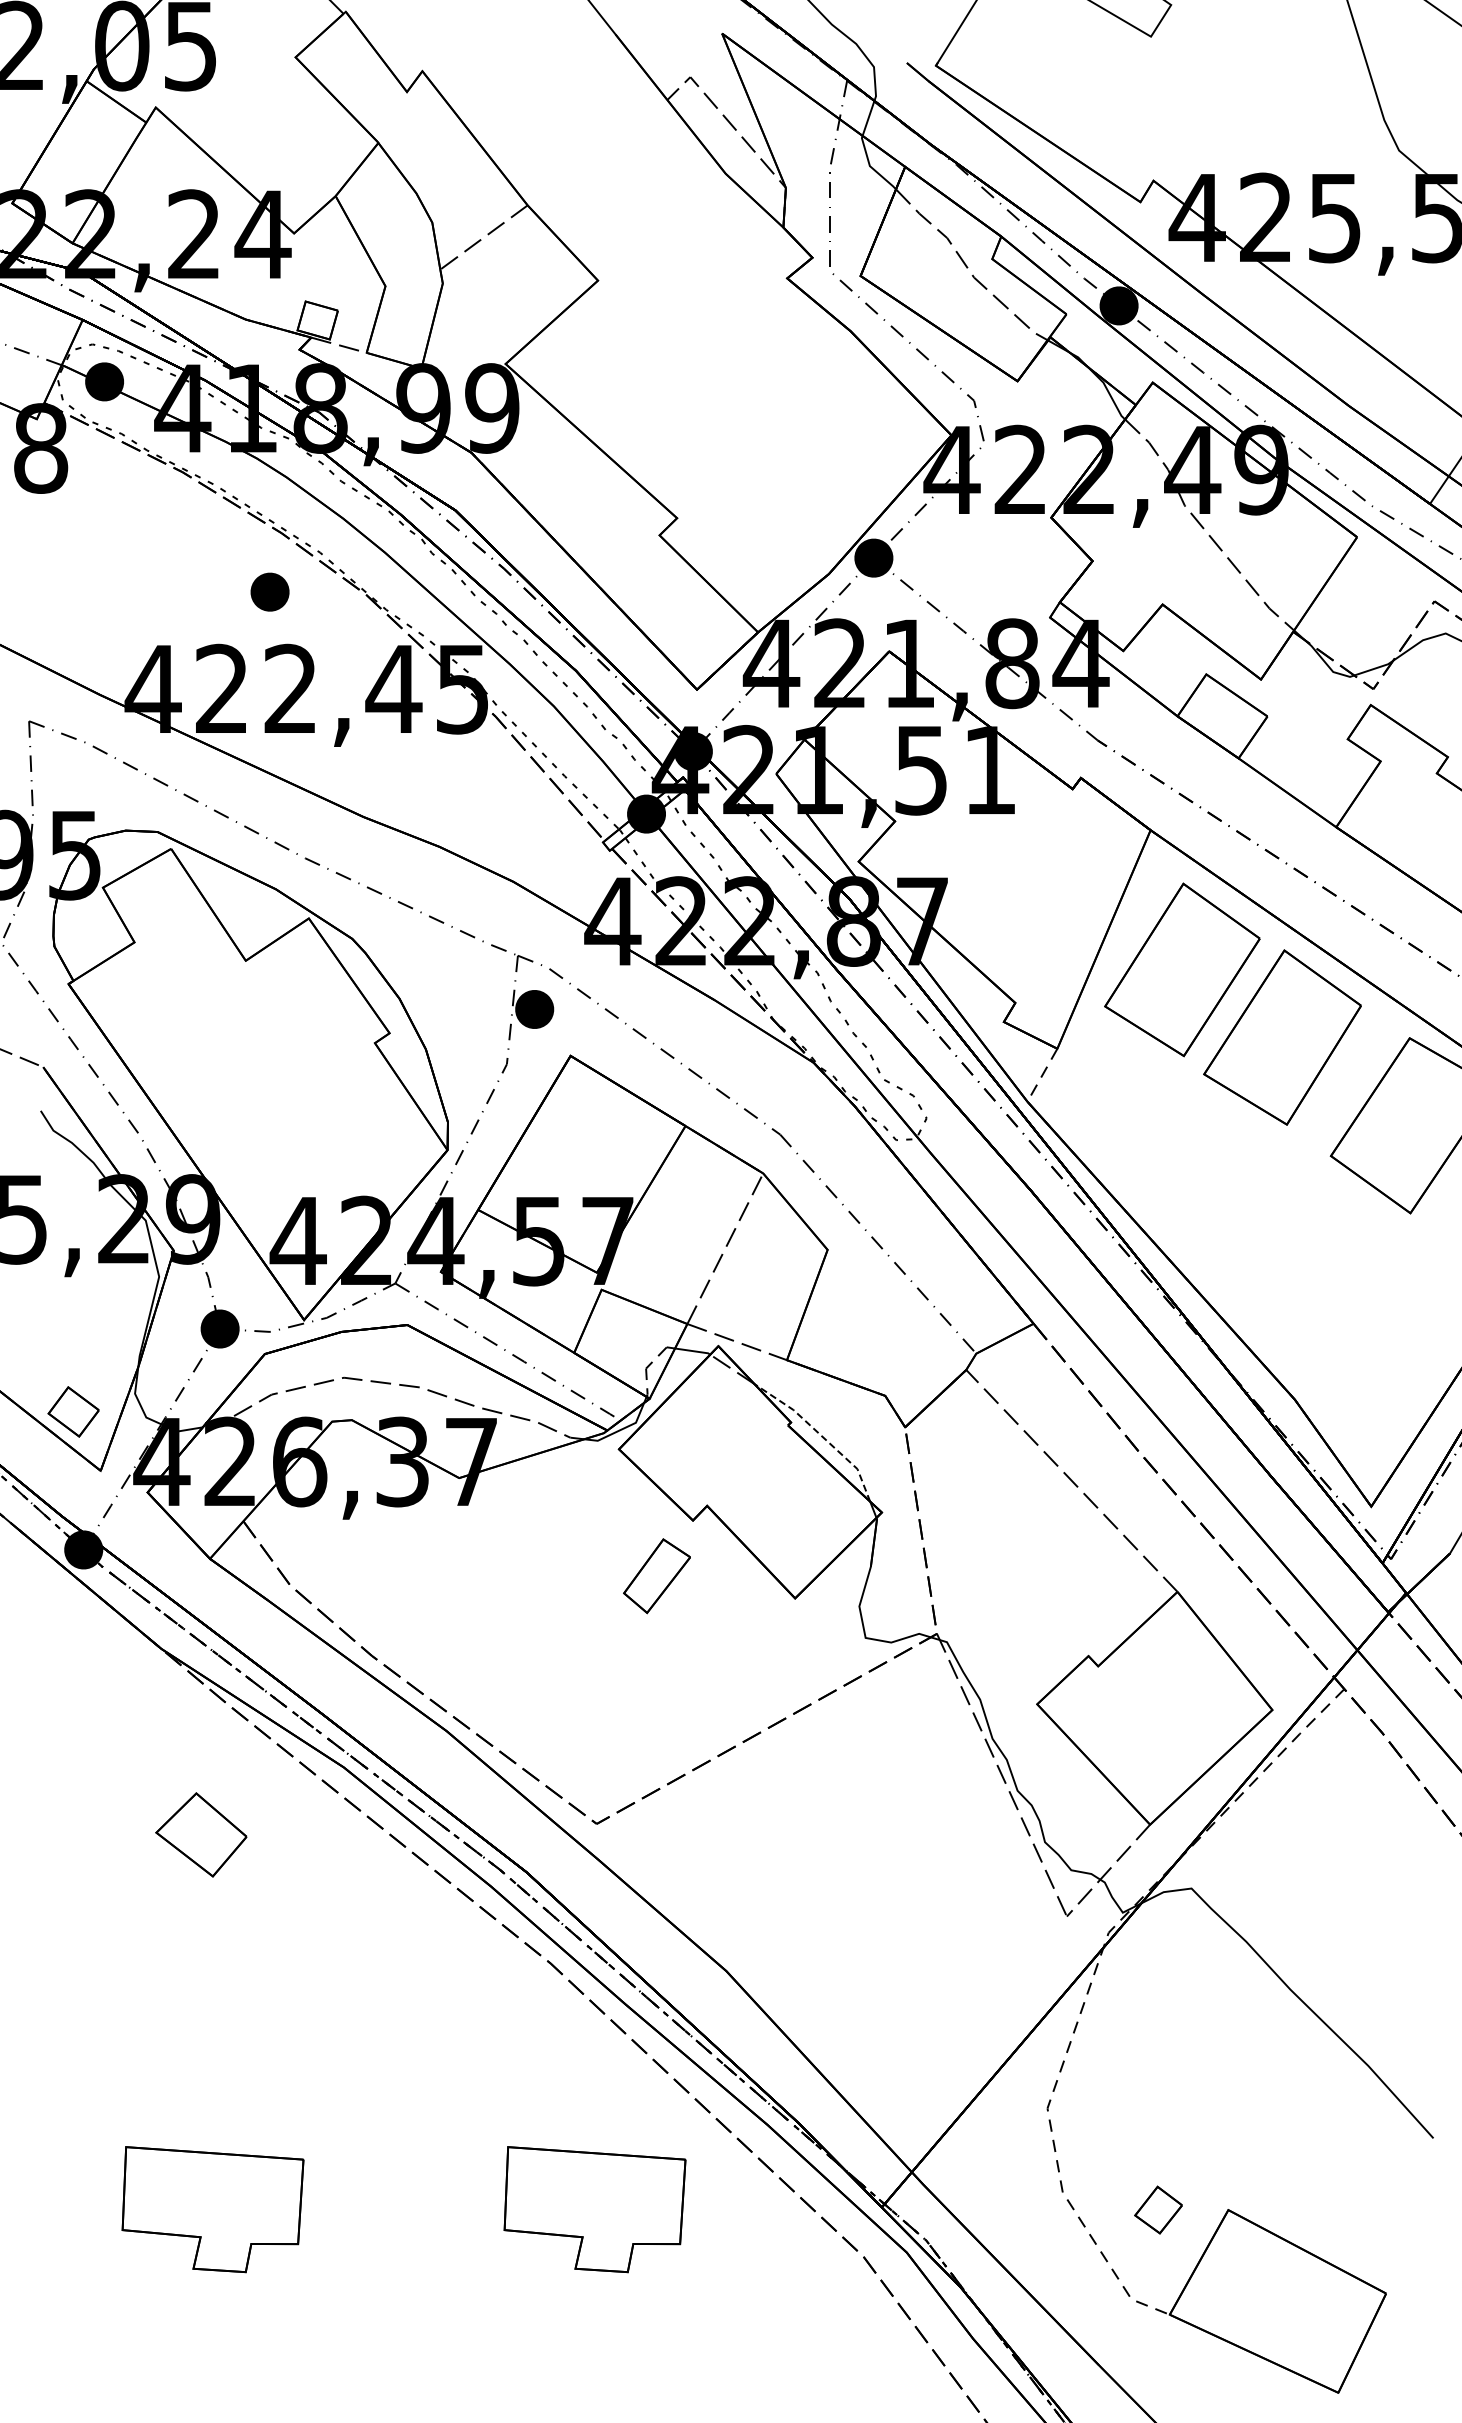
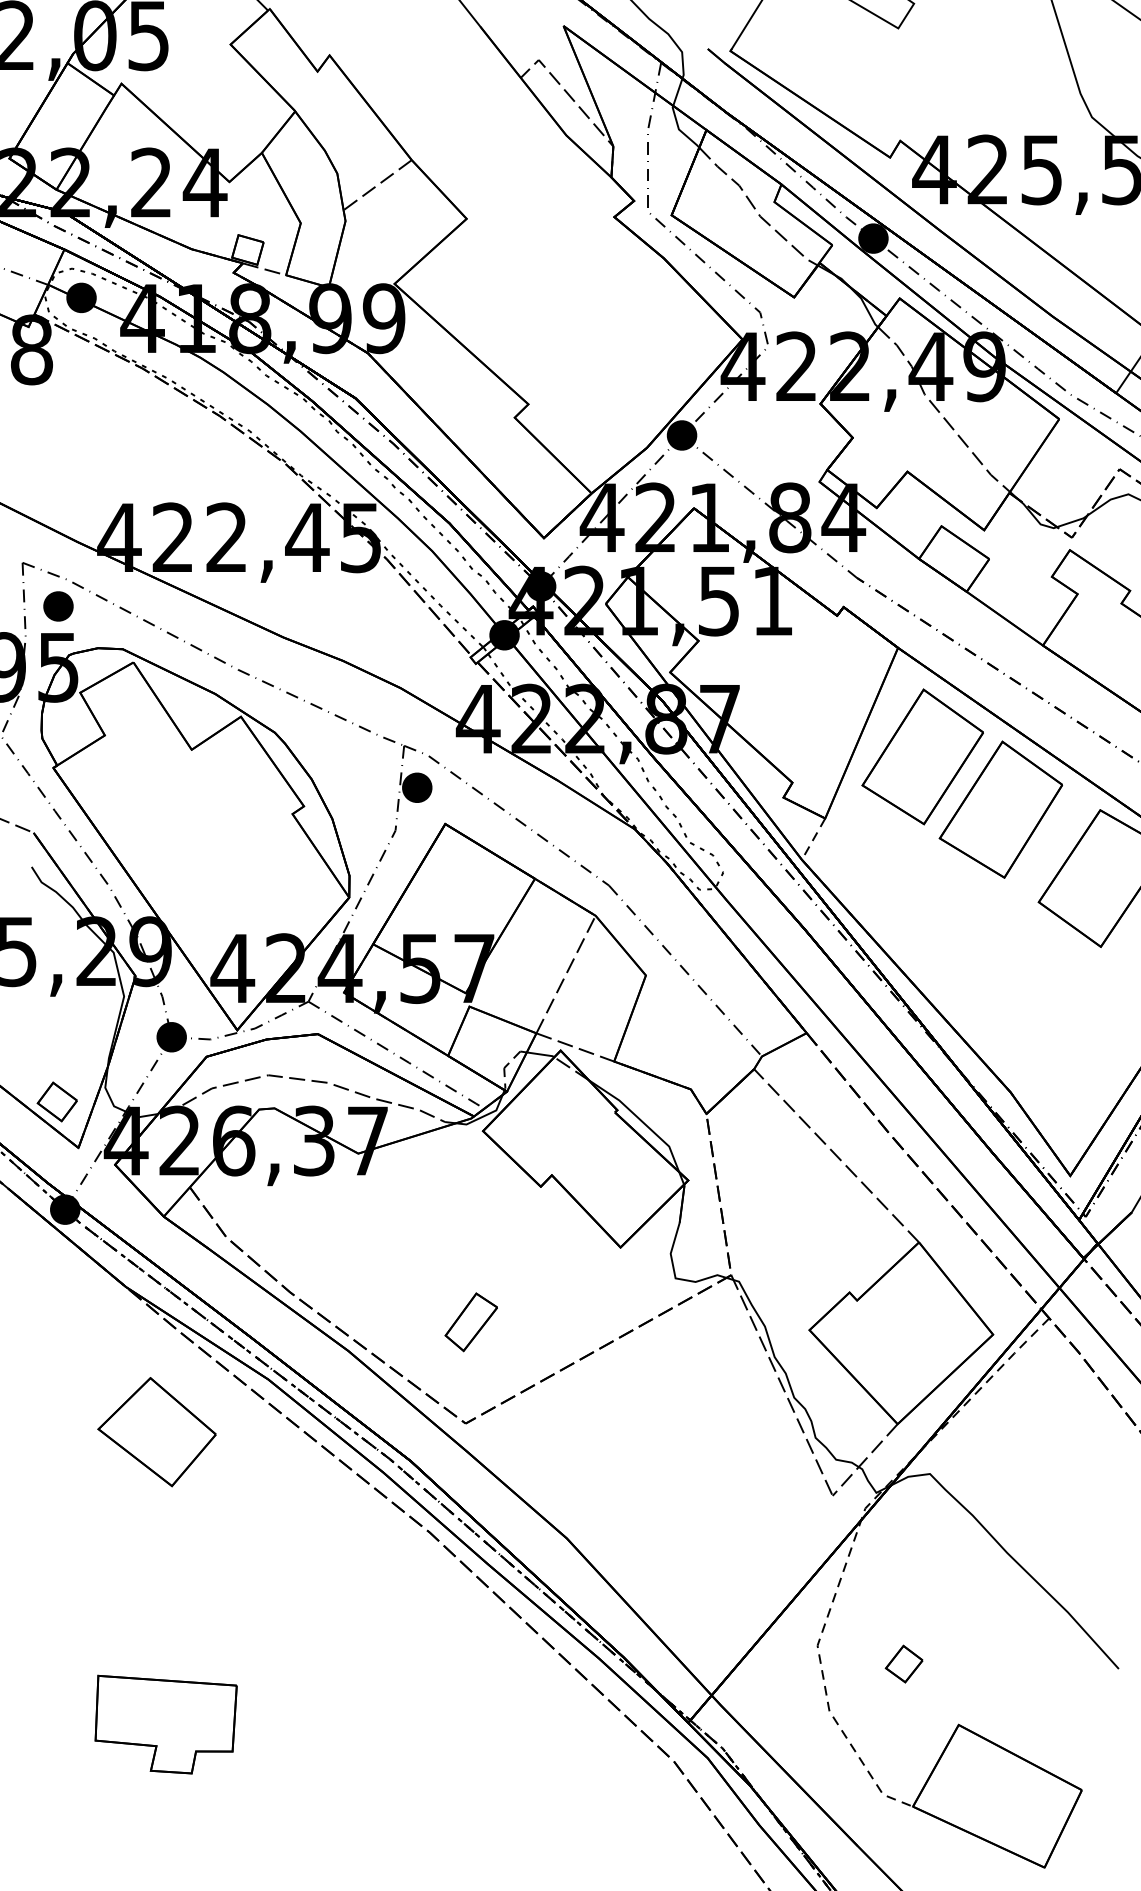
part: (269, 591) -> (58, 605), moved
line: (821, 1435) -> (641, 1120), dashed -> solid
part: (656, 1576) -> (470, 1322), moved
part: (201, 1834) -> (157, 1431), size x1.67
part: (594, 2209) -> (463, 1724), removed
part: (1158, 2209) -> (904, 1663), moved

